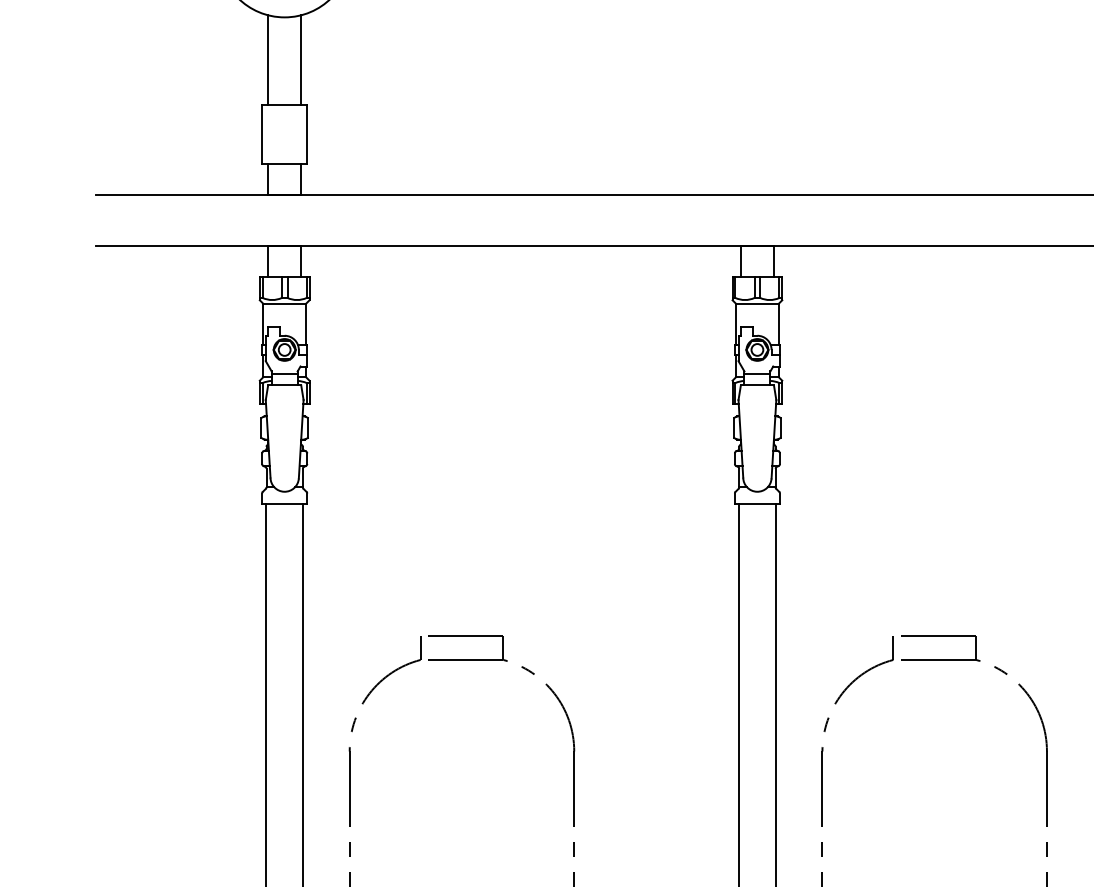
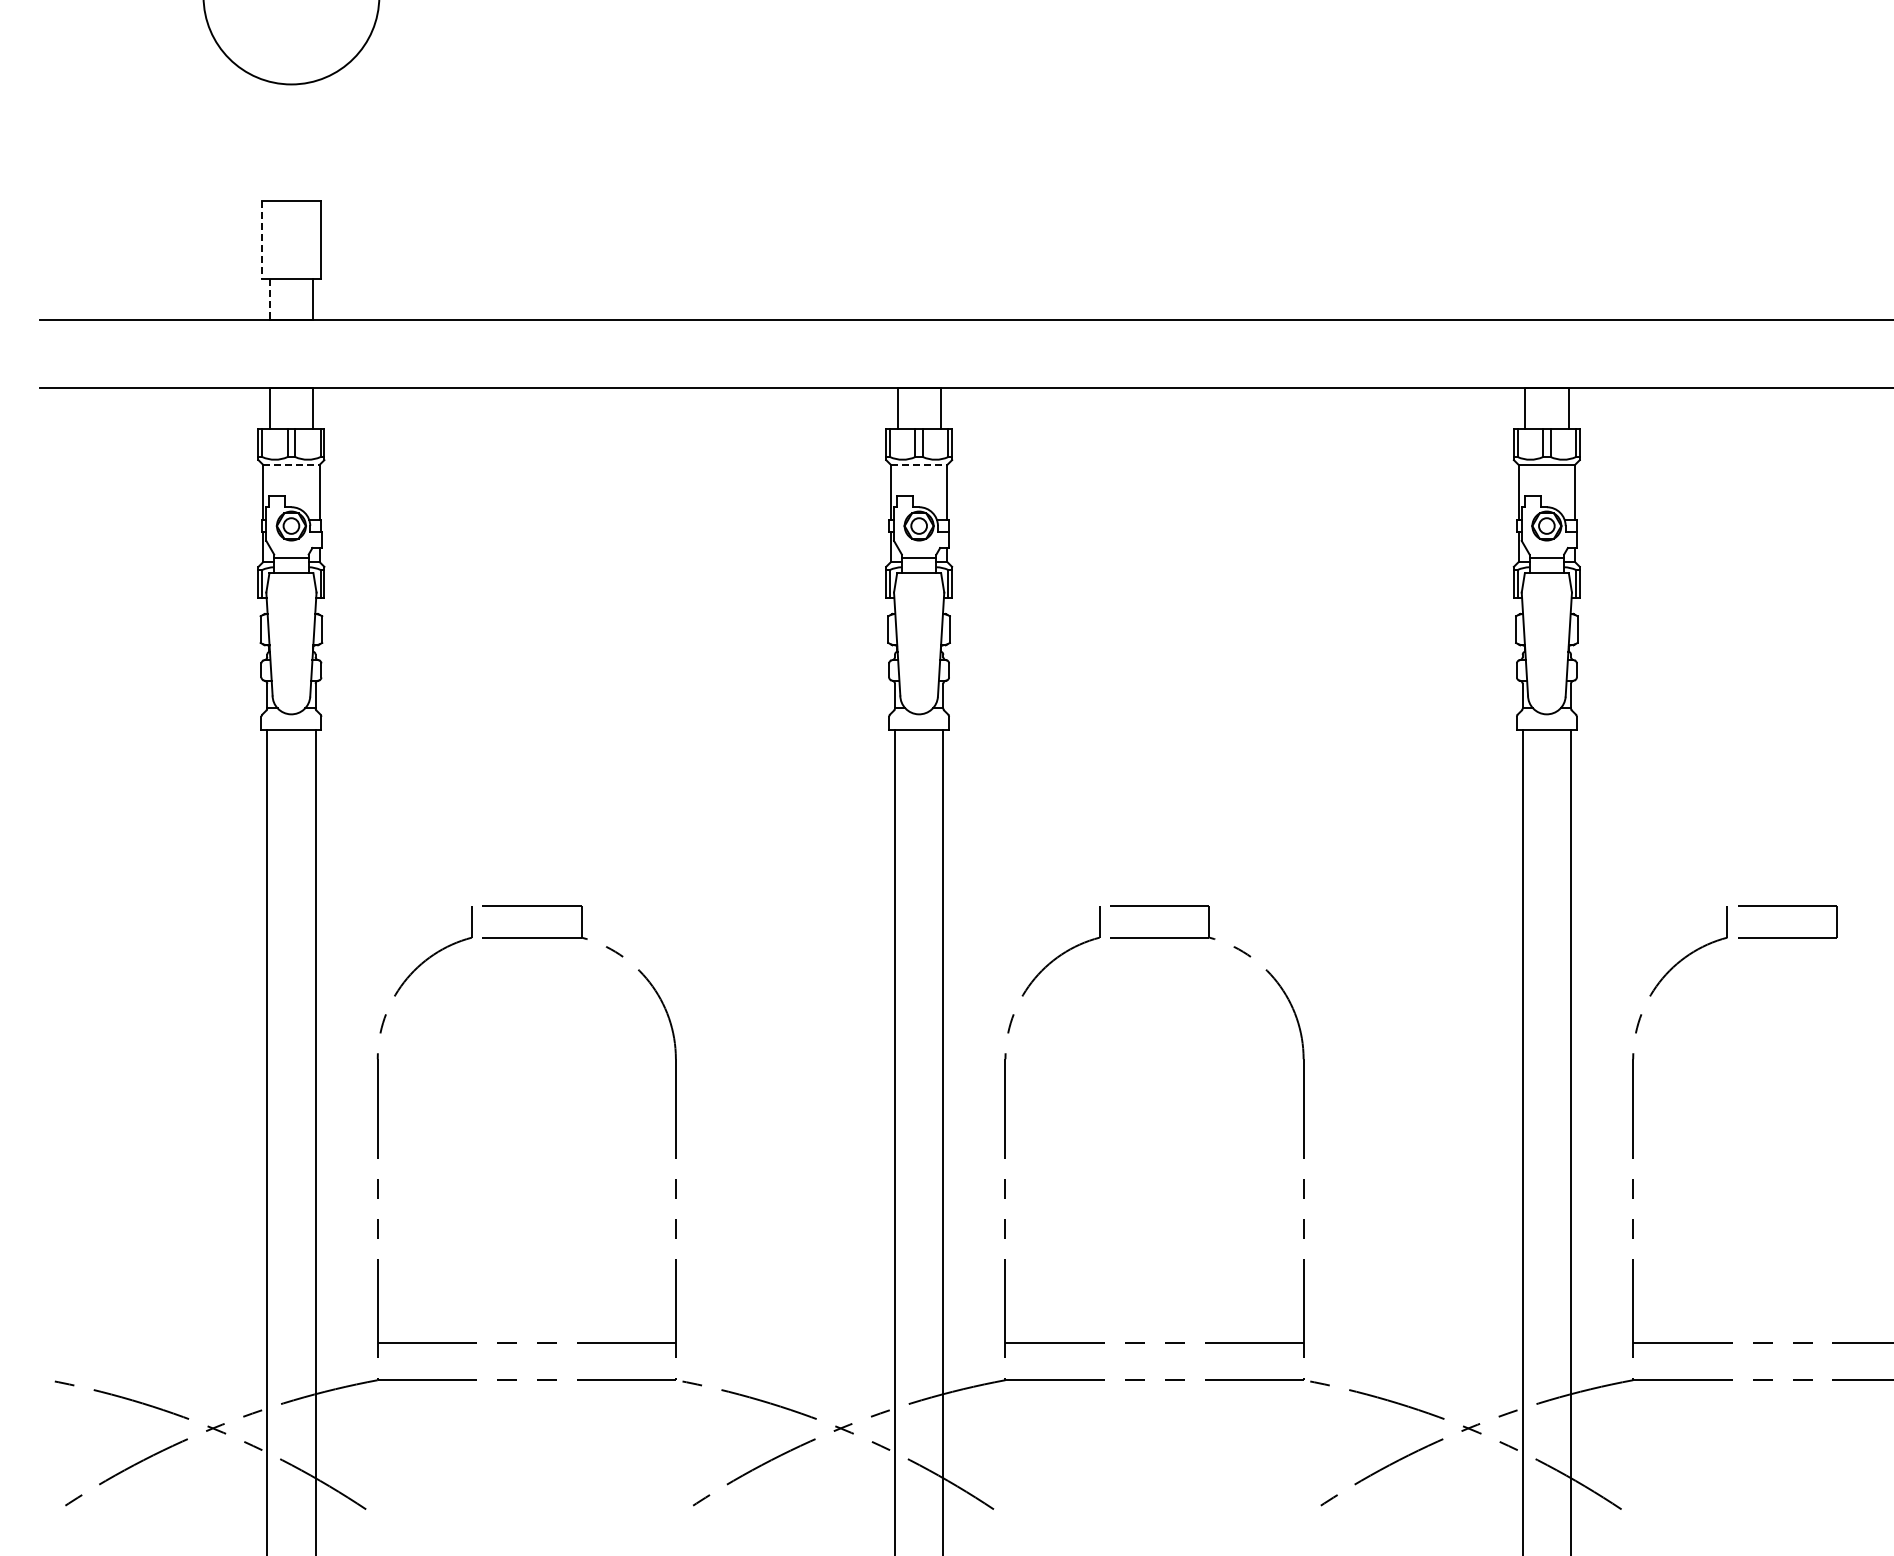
line: (268, 59) -> (269, 140), removed
line: (301, 59) -> (313, 140), removed
line: (262, 134) -> (261, 240), solid -> dashed
line: (268, 179) -> (269, 299), solid -> dashed
line: (284, 303) -> (291, 464), solid -> dashed
line: (757, 303) -> (919, 464), solid -> dashed

